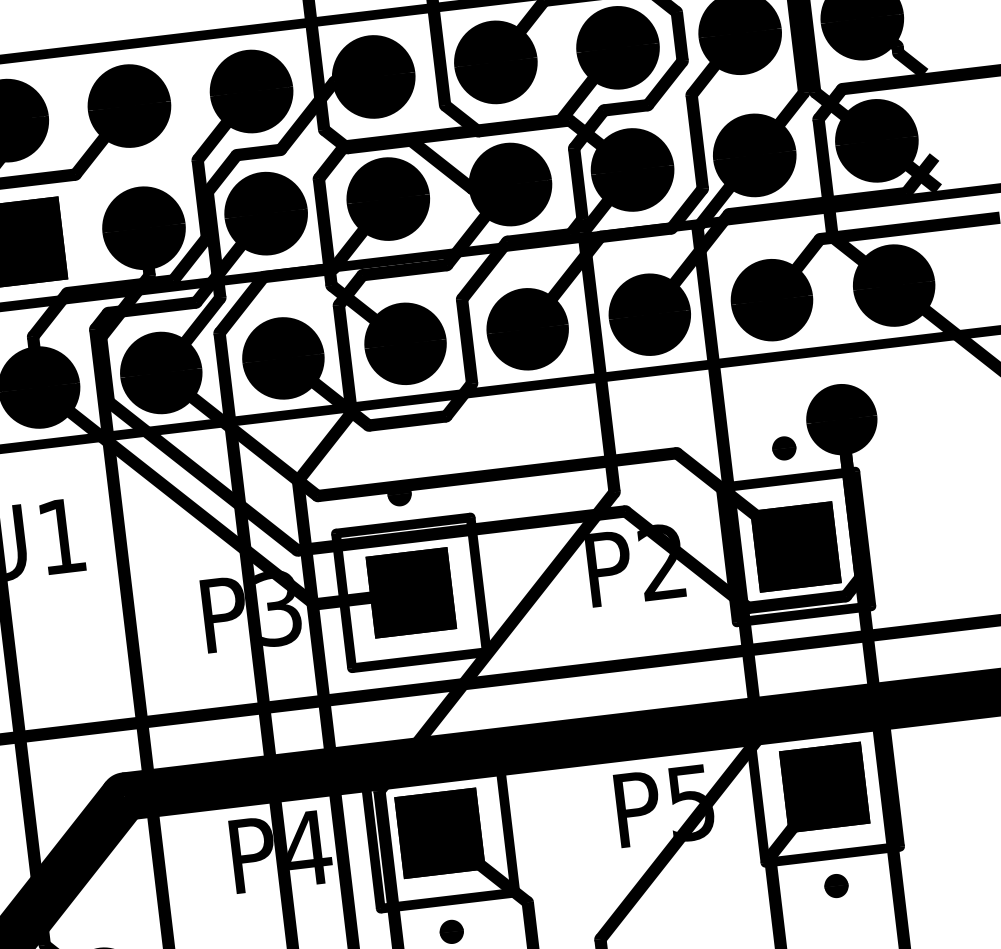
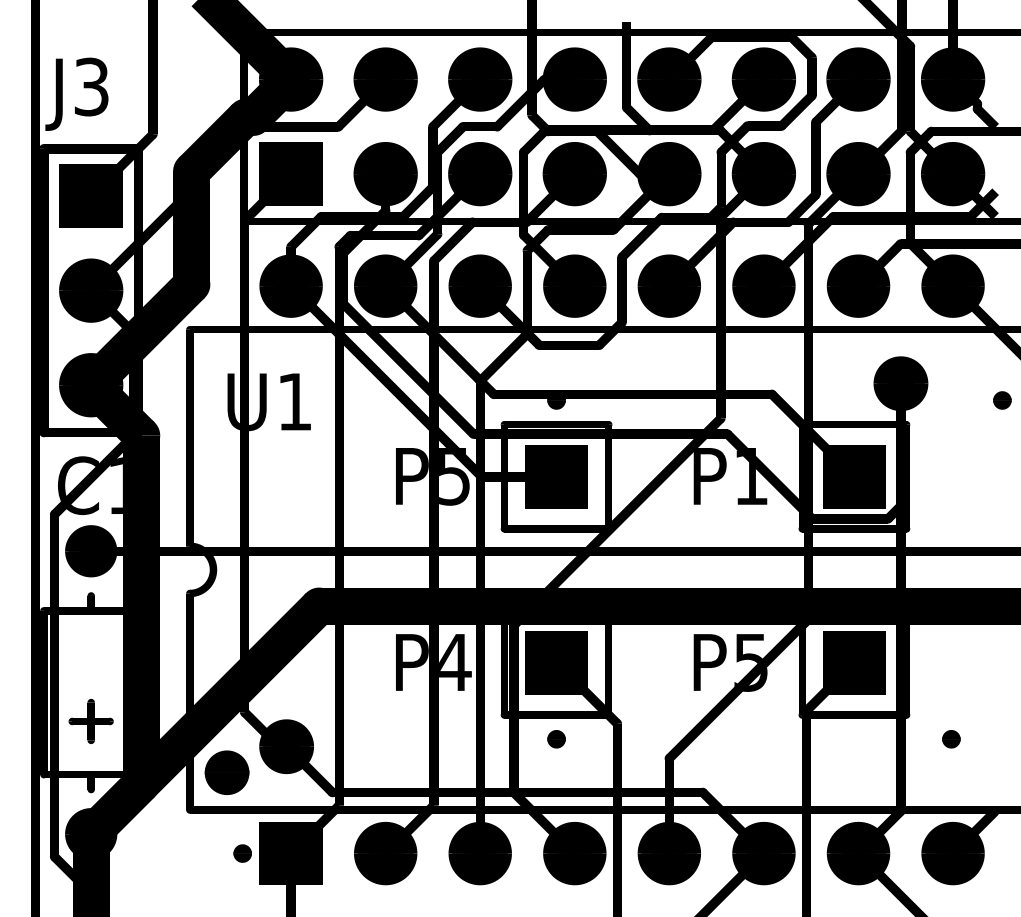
part: (784, 448) -> (1002, 400), moved
text: (661, 561) -> (750, 475), P2 -> P1
text: (279, 608) -> (454, 476), P3 -> P5
part: (836, 886) -> (951, 739), moved

